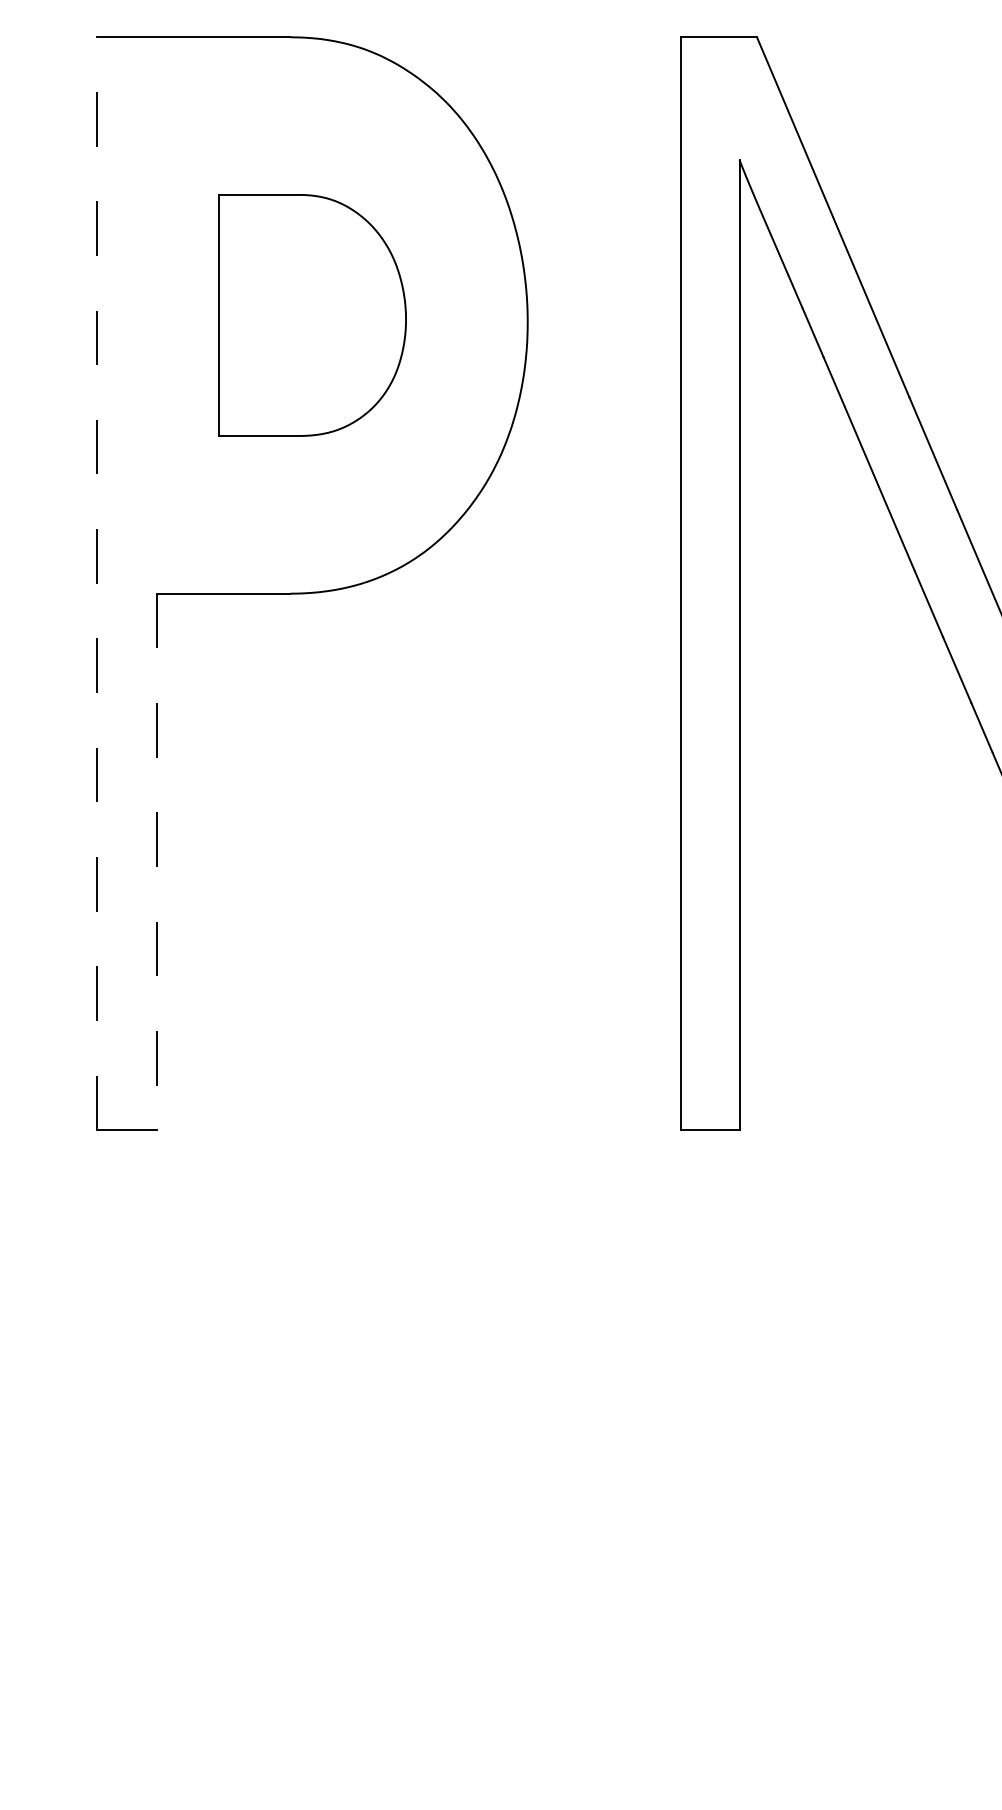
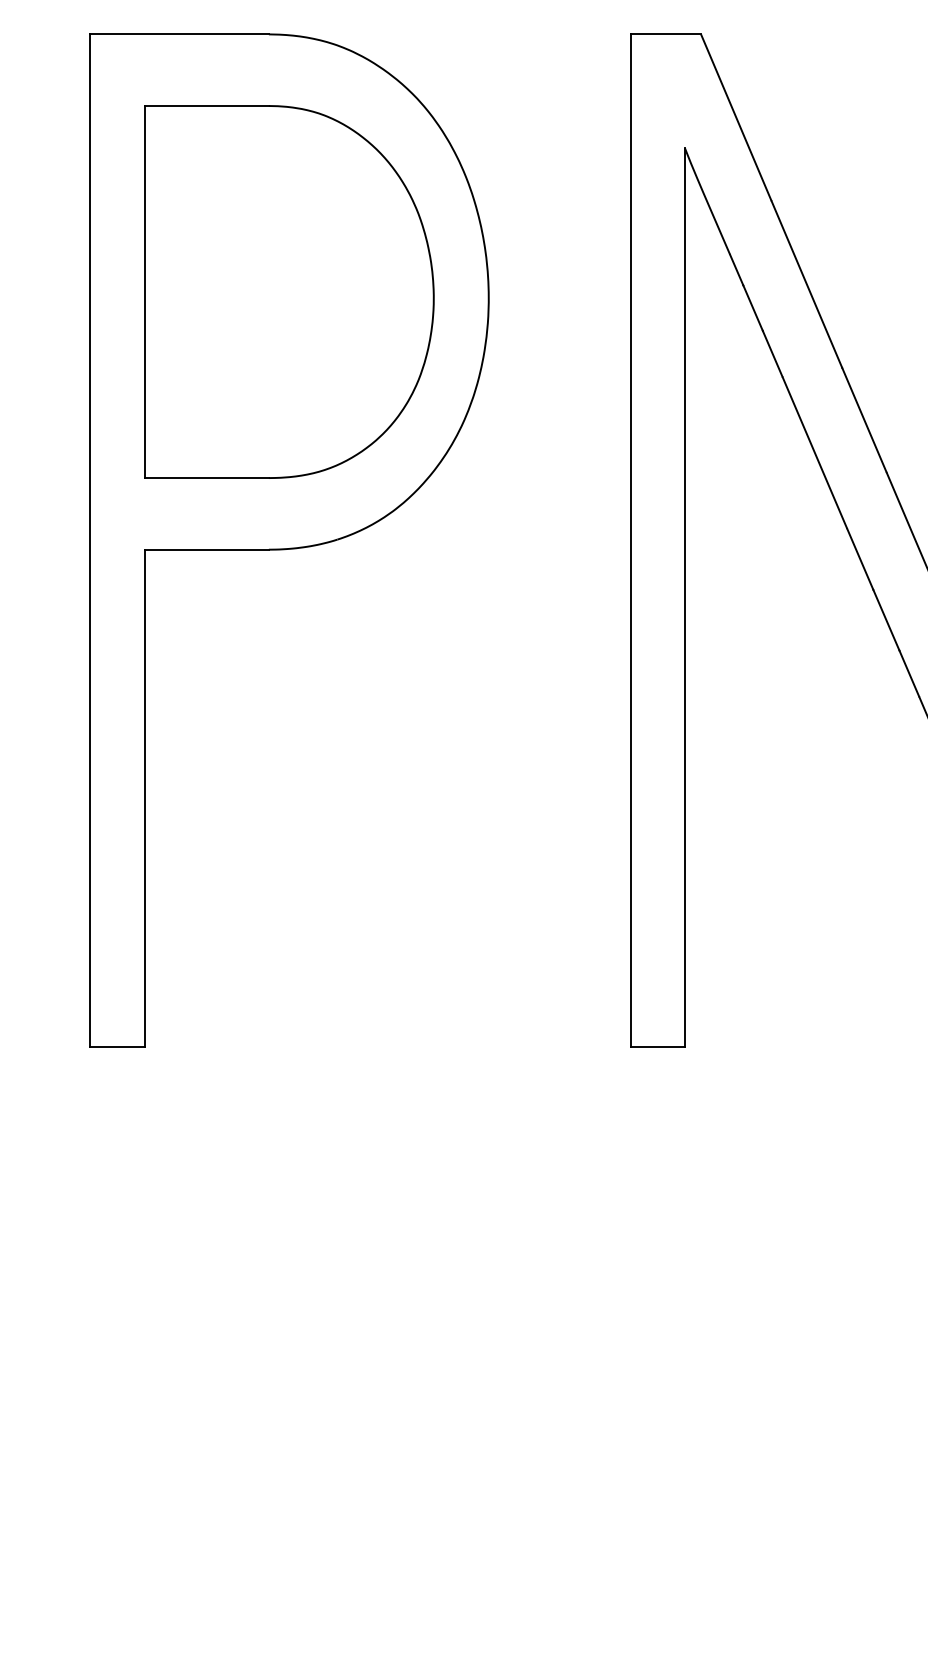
part: (312, 314) -> (289, 291), size x1.67
line: (97, 583) -> (90, 540), dashed -> solid
line: (156, 862) -> (144, 798), dashed -> solid

